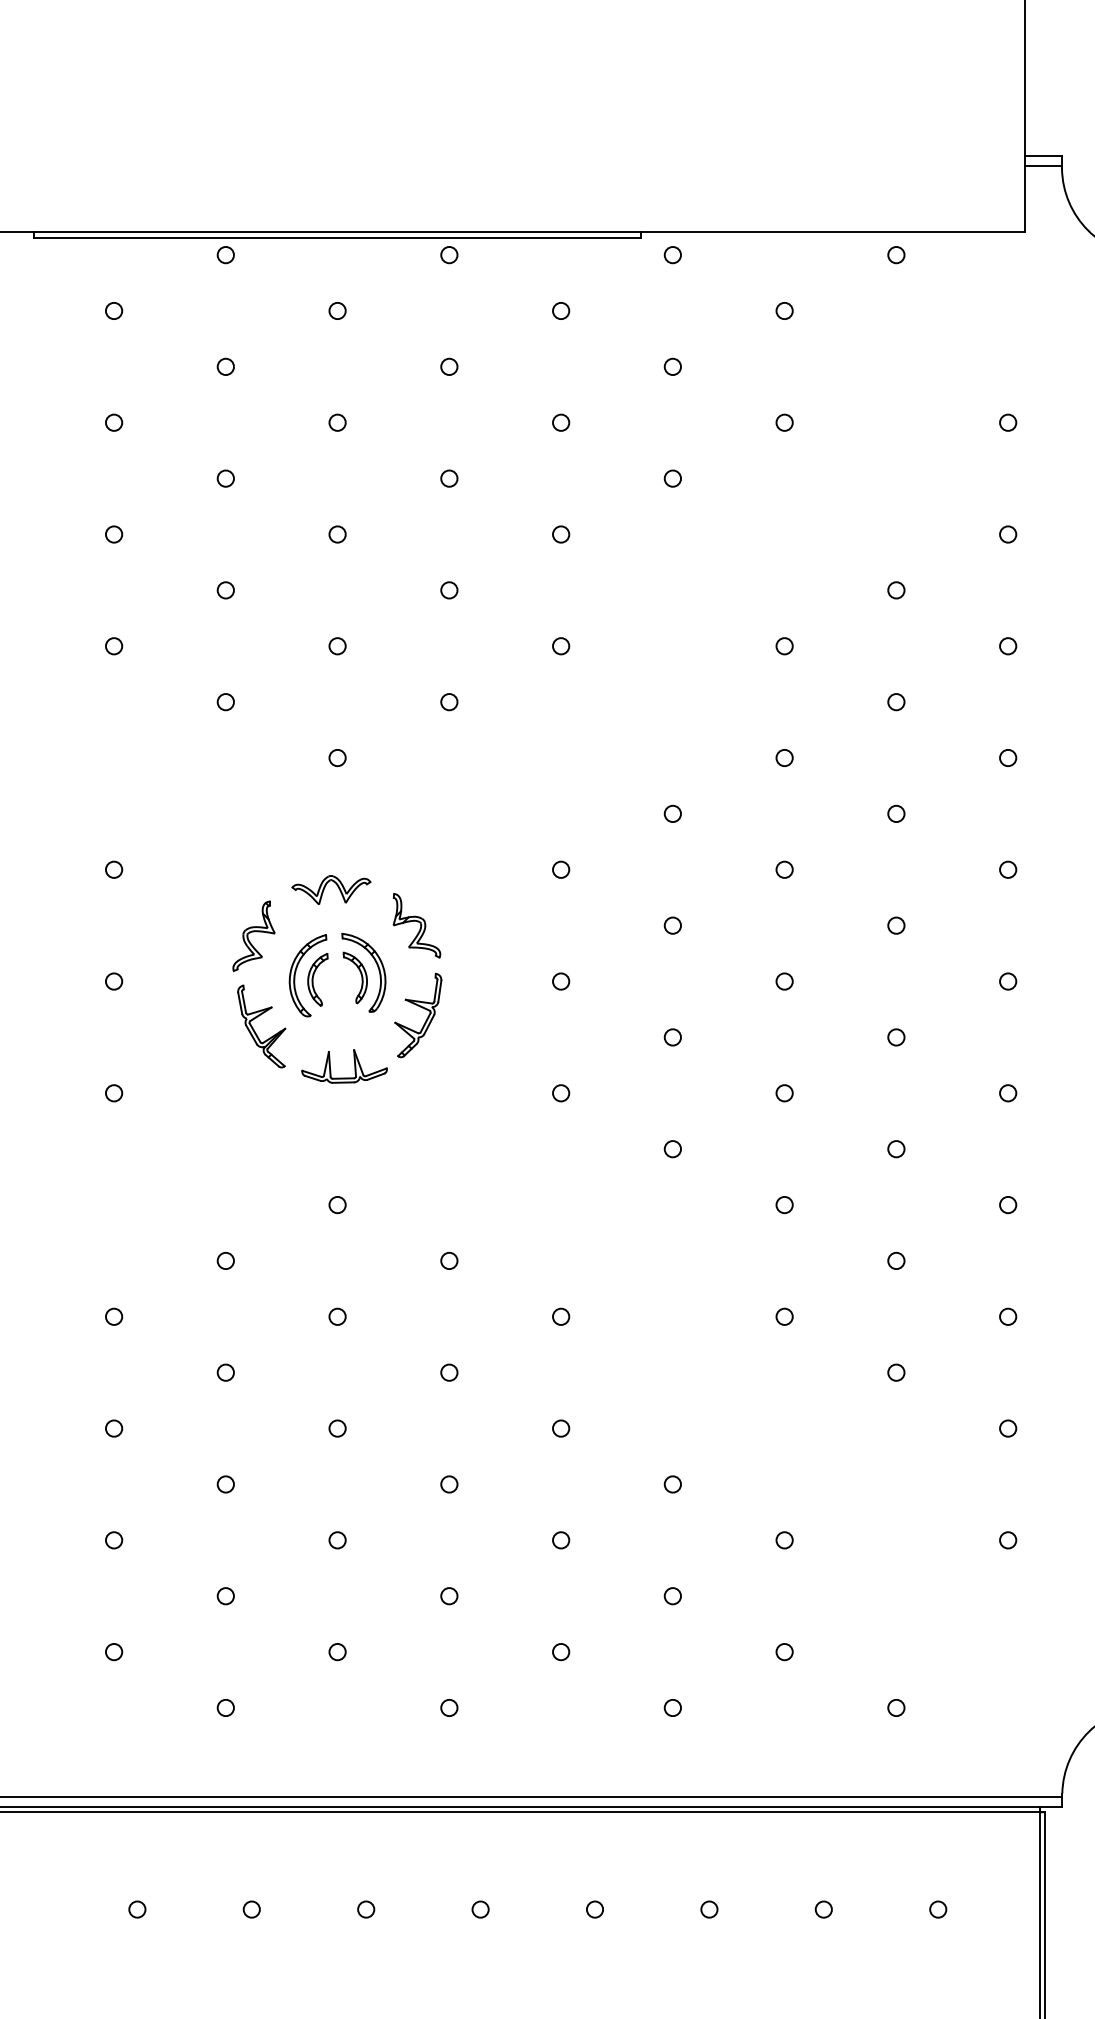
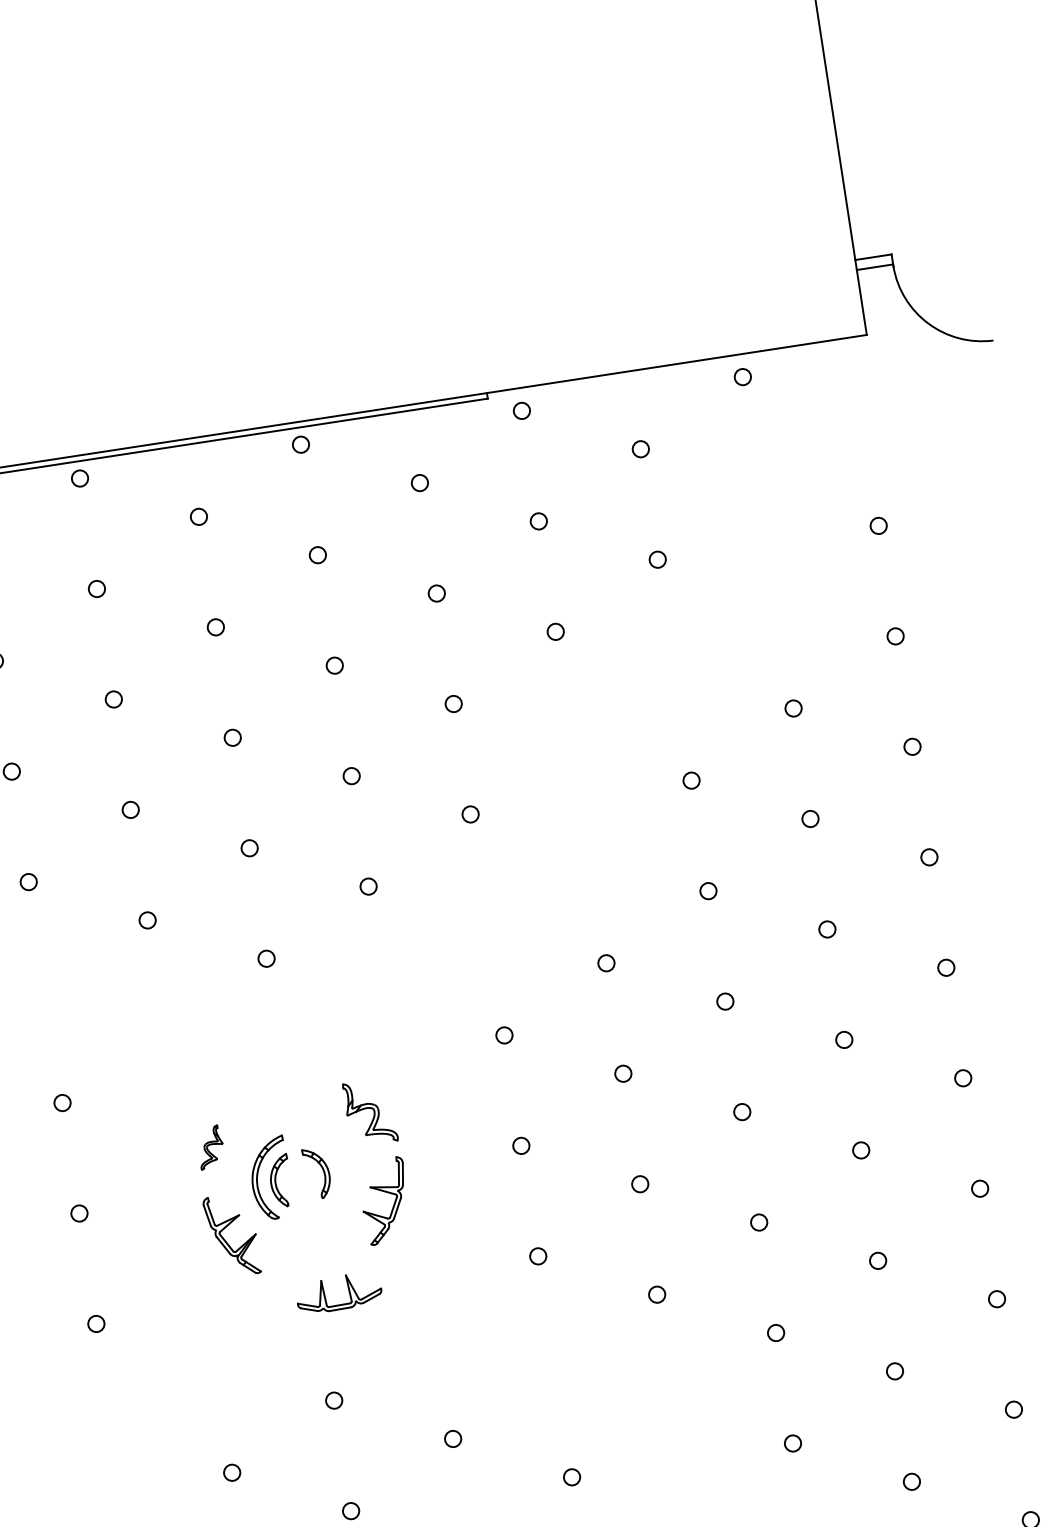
part: (325, 887) -> (274, 1088), removed
part: (253, 935) -> (210, 1146), size x0.6
part: (377, 967) -> (337, 1159), removed
part: (354, 1066) -> (348, 1291), moved

